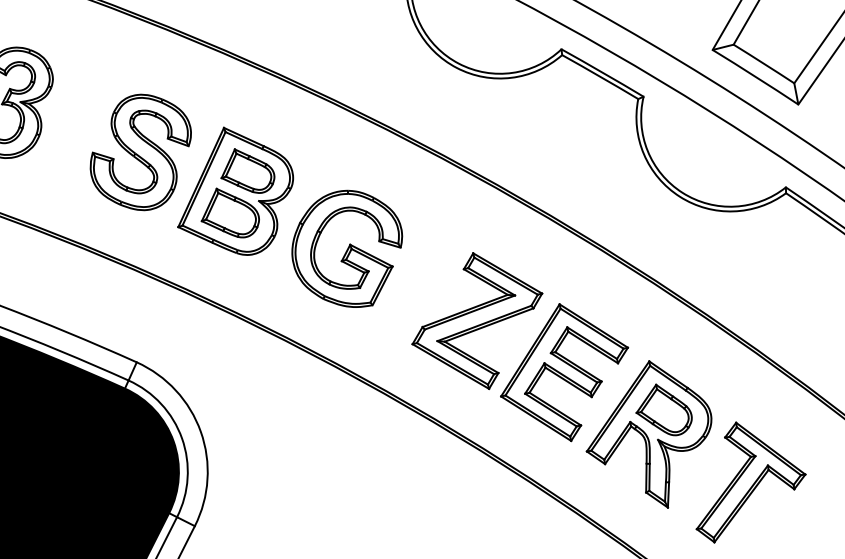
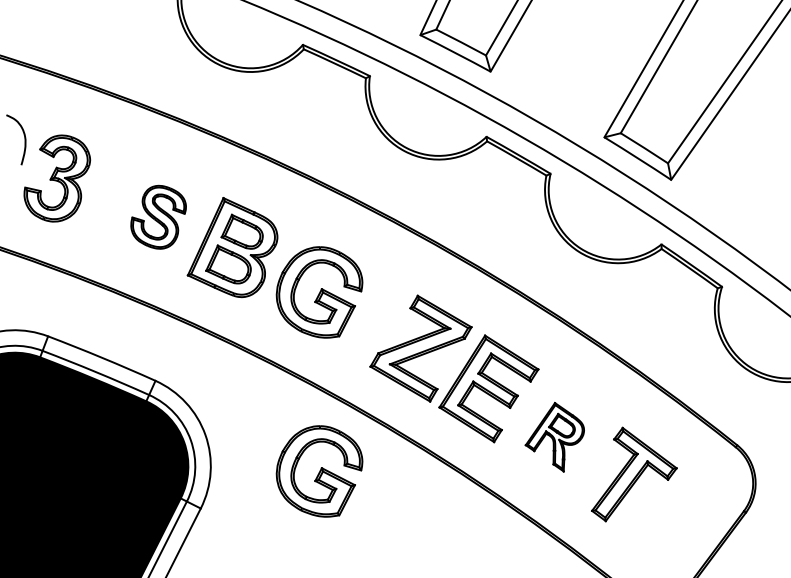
part: (140, 152) -> (158, 217), size x0.7
part: (648, 435) -> (554, 437), size x0.6
part: (347, 478) -> (319, 471), added

